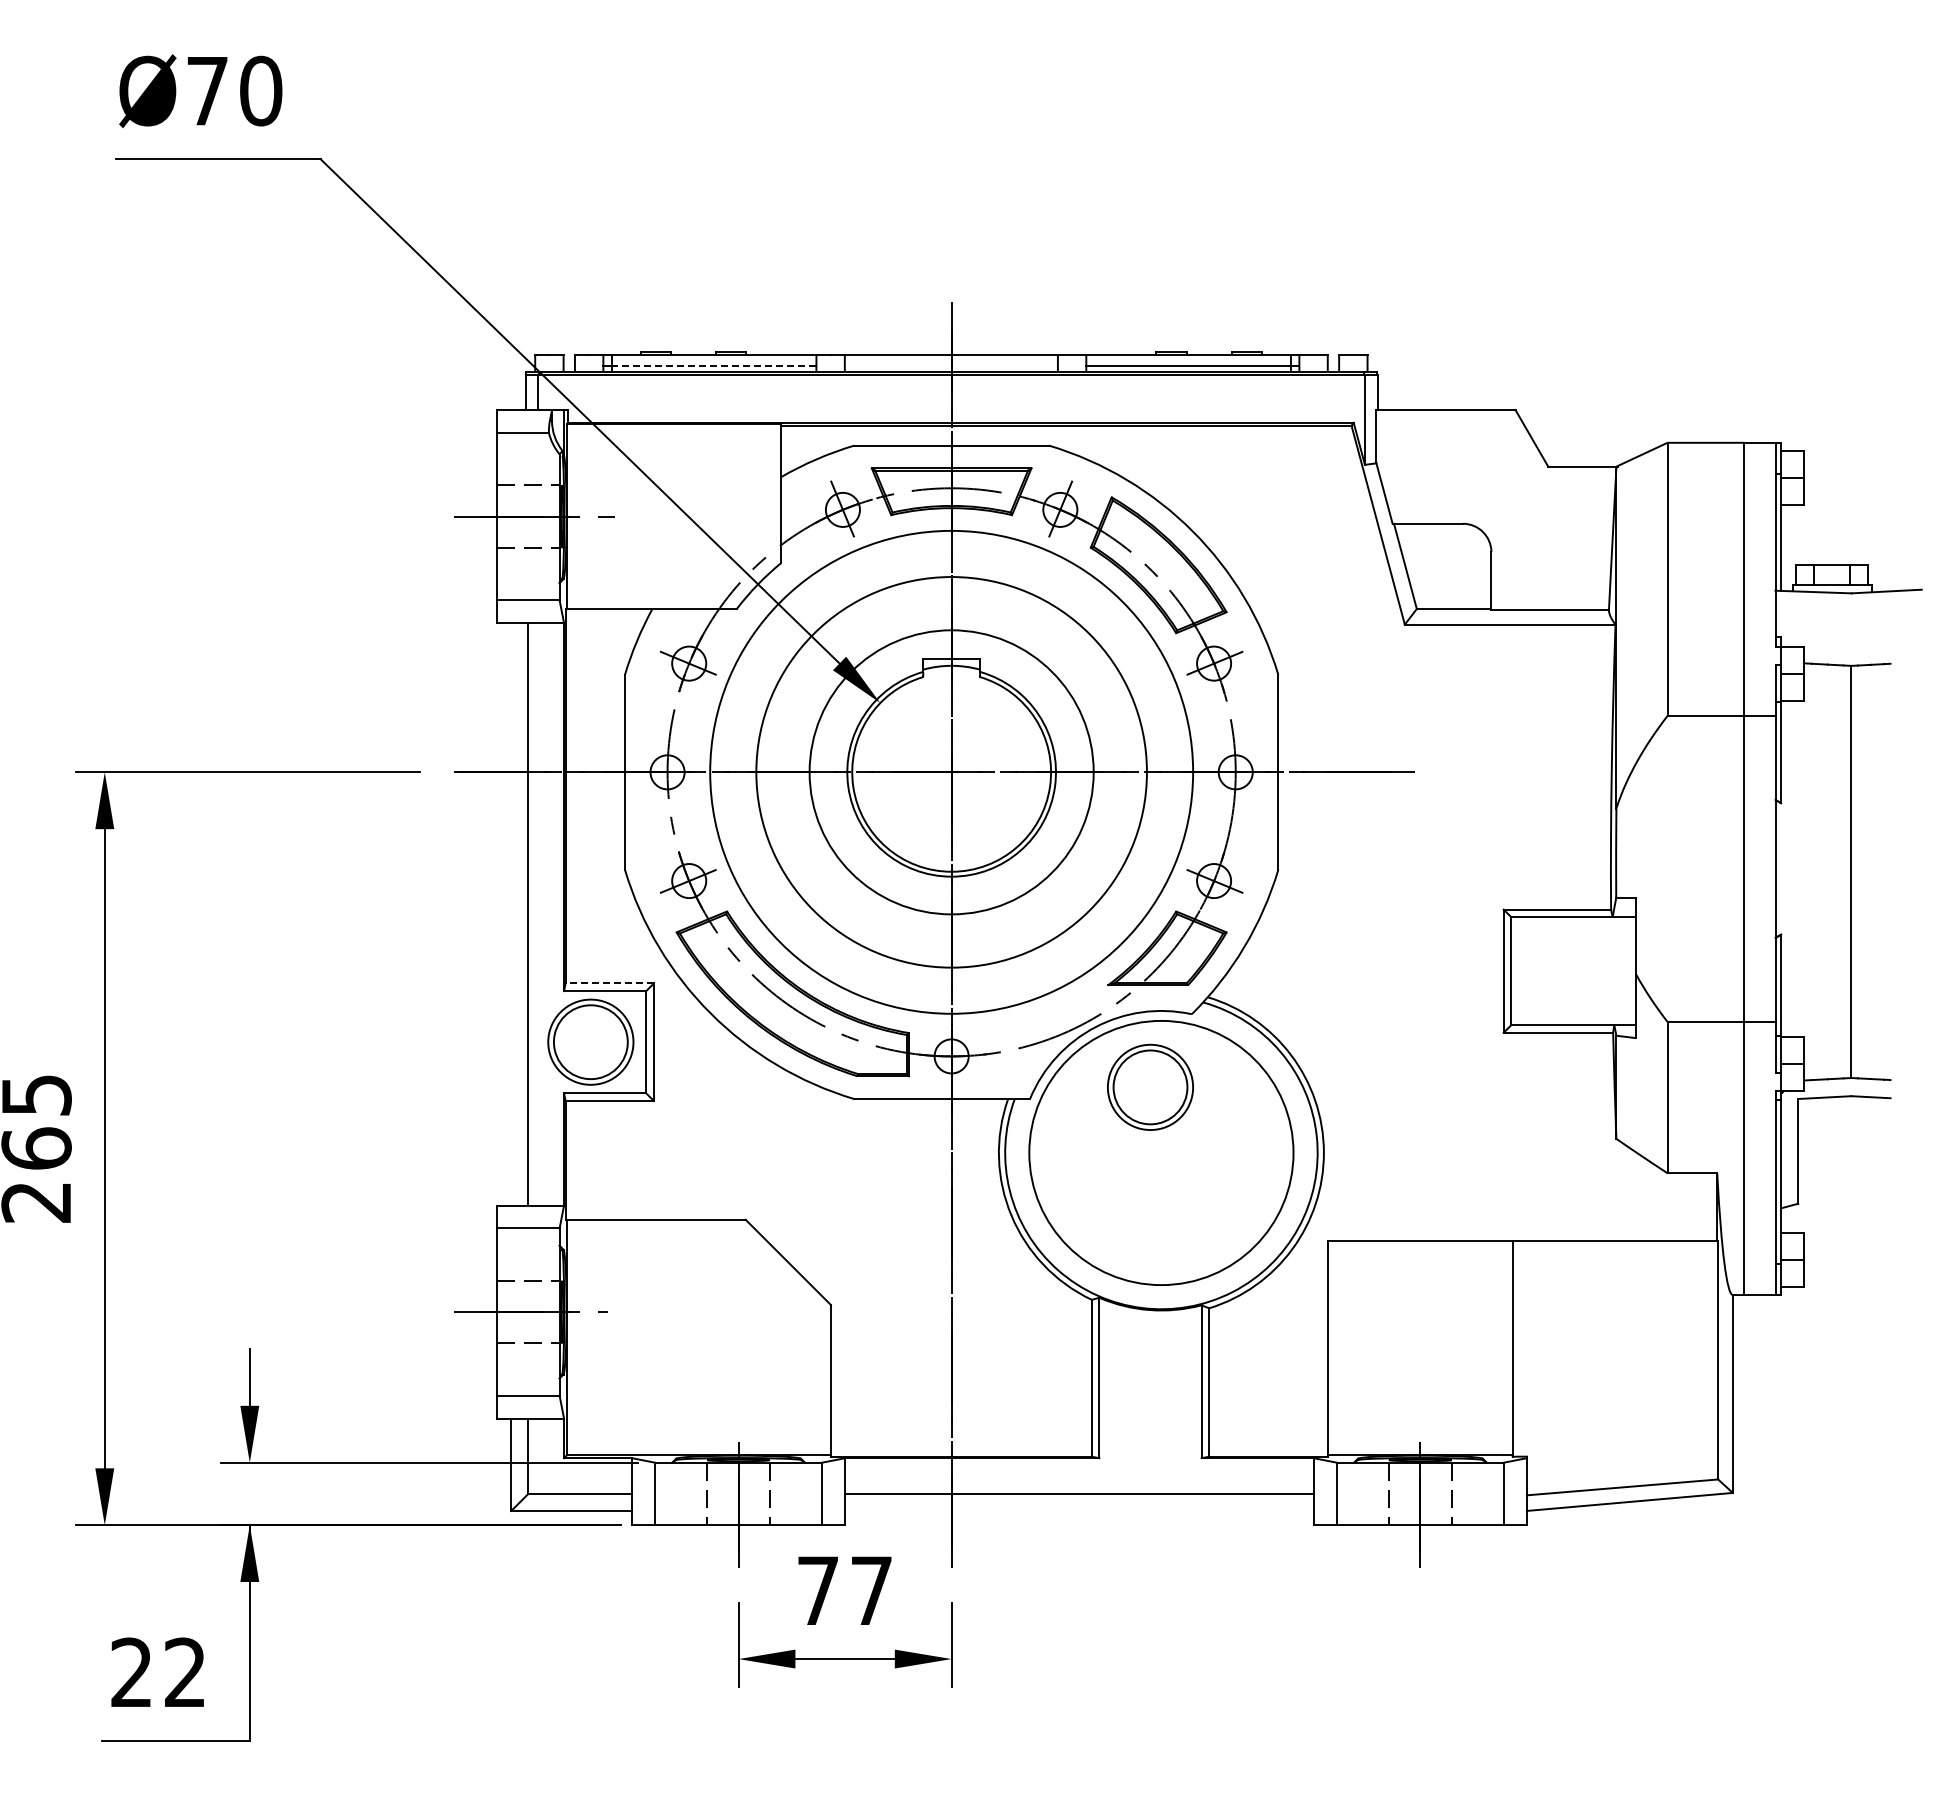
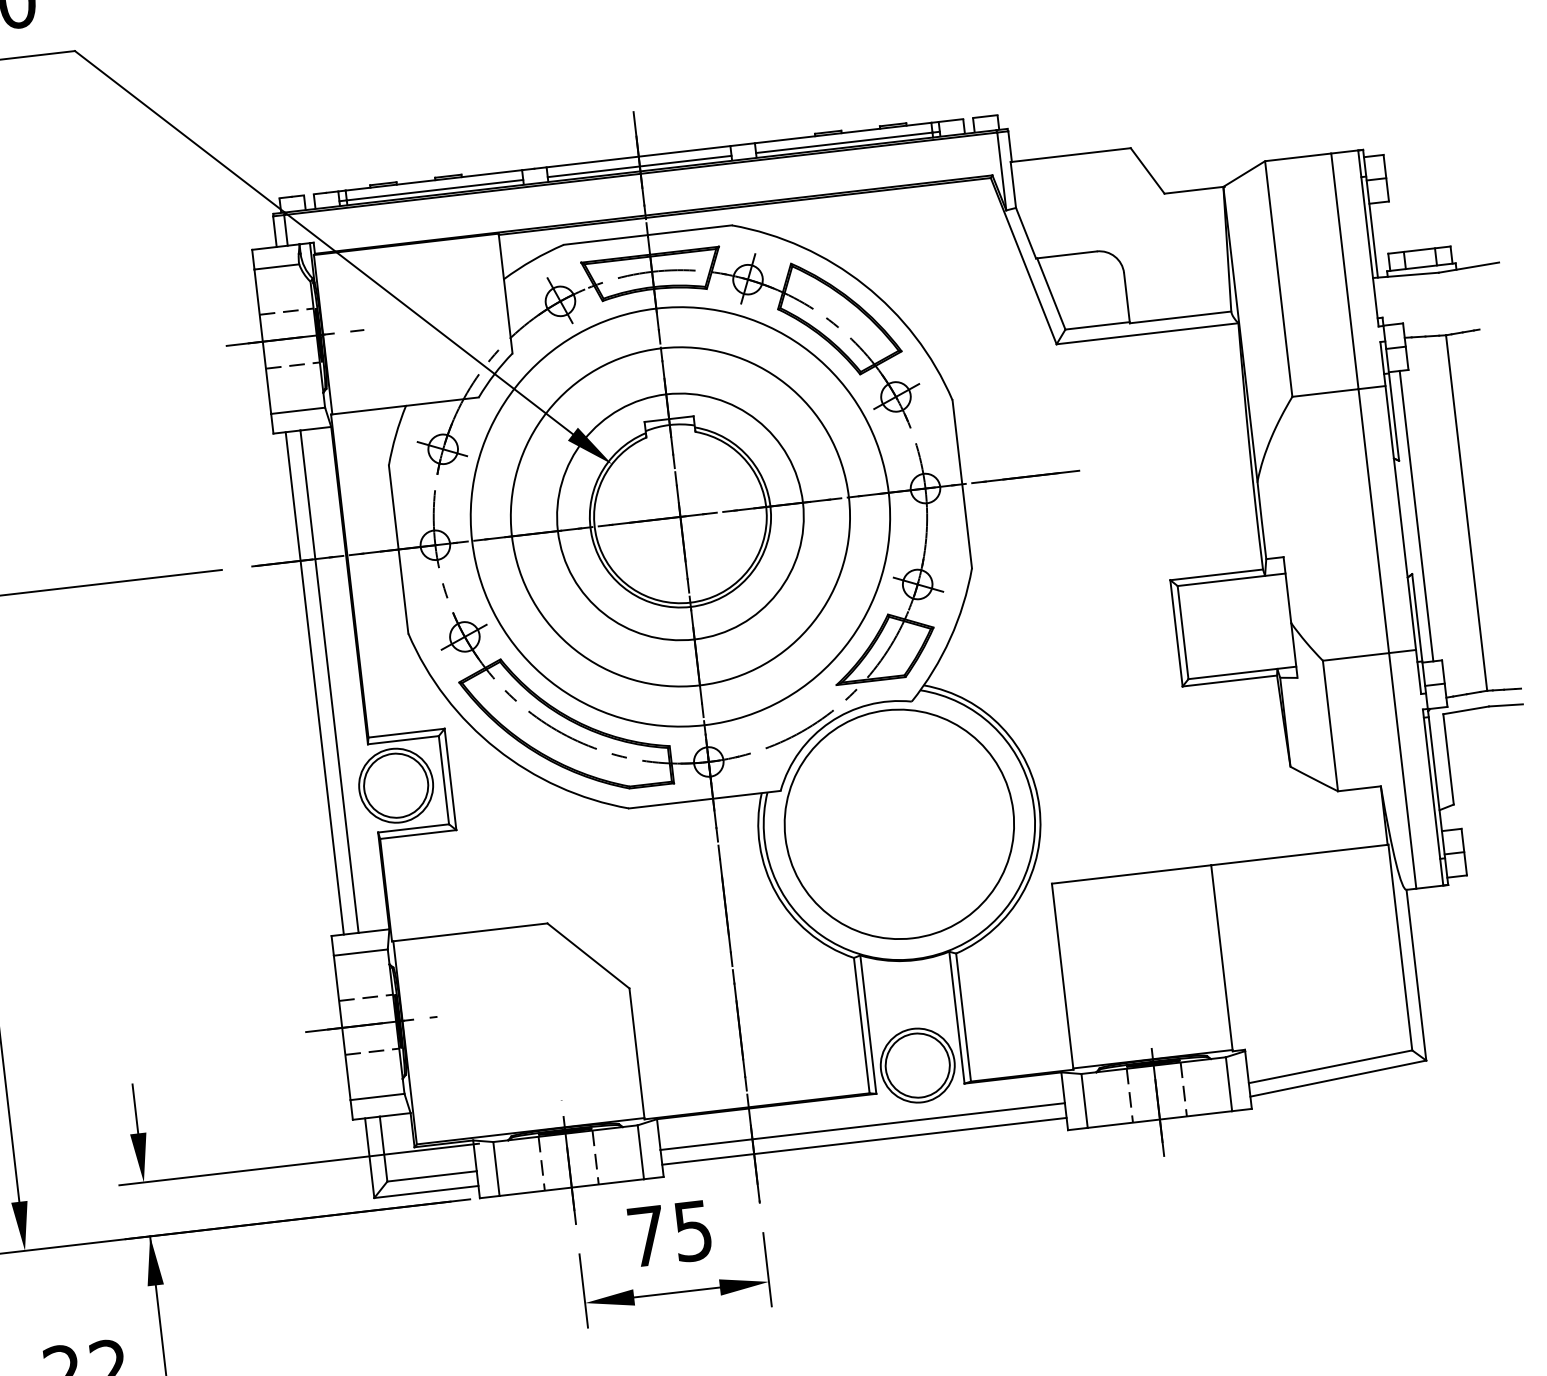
line: (713, 366) -> (434, 190), dashed -> solid
line: (950, 366) -> (638, 166), added
line: (1793, 868) -> (1416, 515), added
line: (511, 914) -> (314, 683), added
line: (609, 983) -> (406, 733), dashed -> solid
part: (1150, 1086) -> (917, 1064), moved
line: (1079, 1510) -> (864, 1140), added
text: (871, 1591) -> (693, 1231), 77 -> 75

